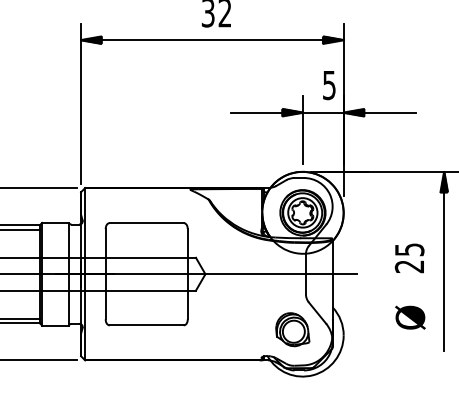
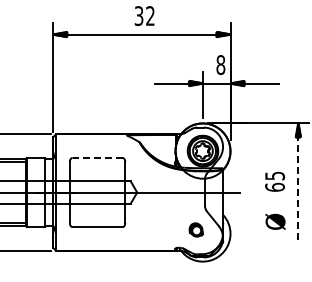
text: (328, 84) -> (220, 64), 5 -> 8
line: (146, 223) -> (97, 158), solid -> dashed
line: (444, 262) -> (298, 184), solid -> dashed
text: (408, 265) -> (274, 186), 25 -> 65
part: (293, 328) -> (196, 229), size x0.6

